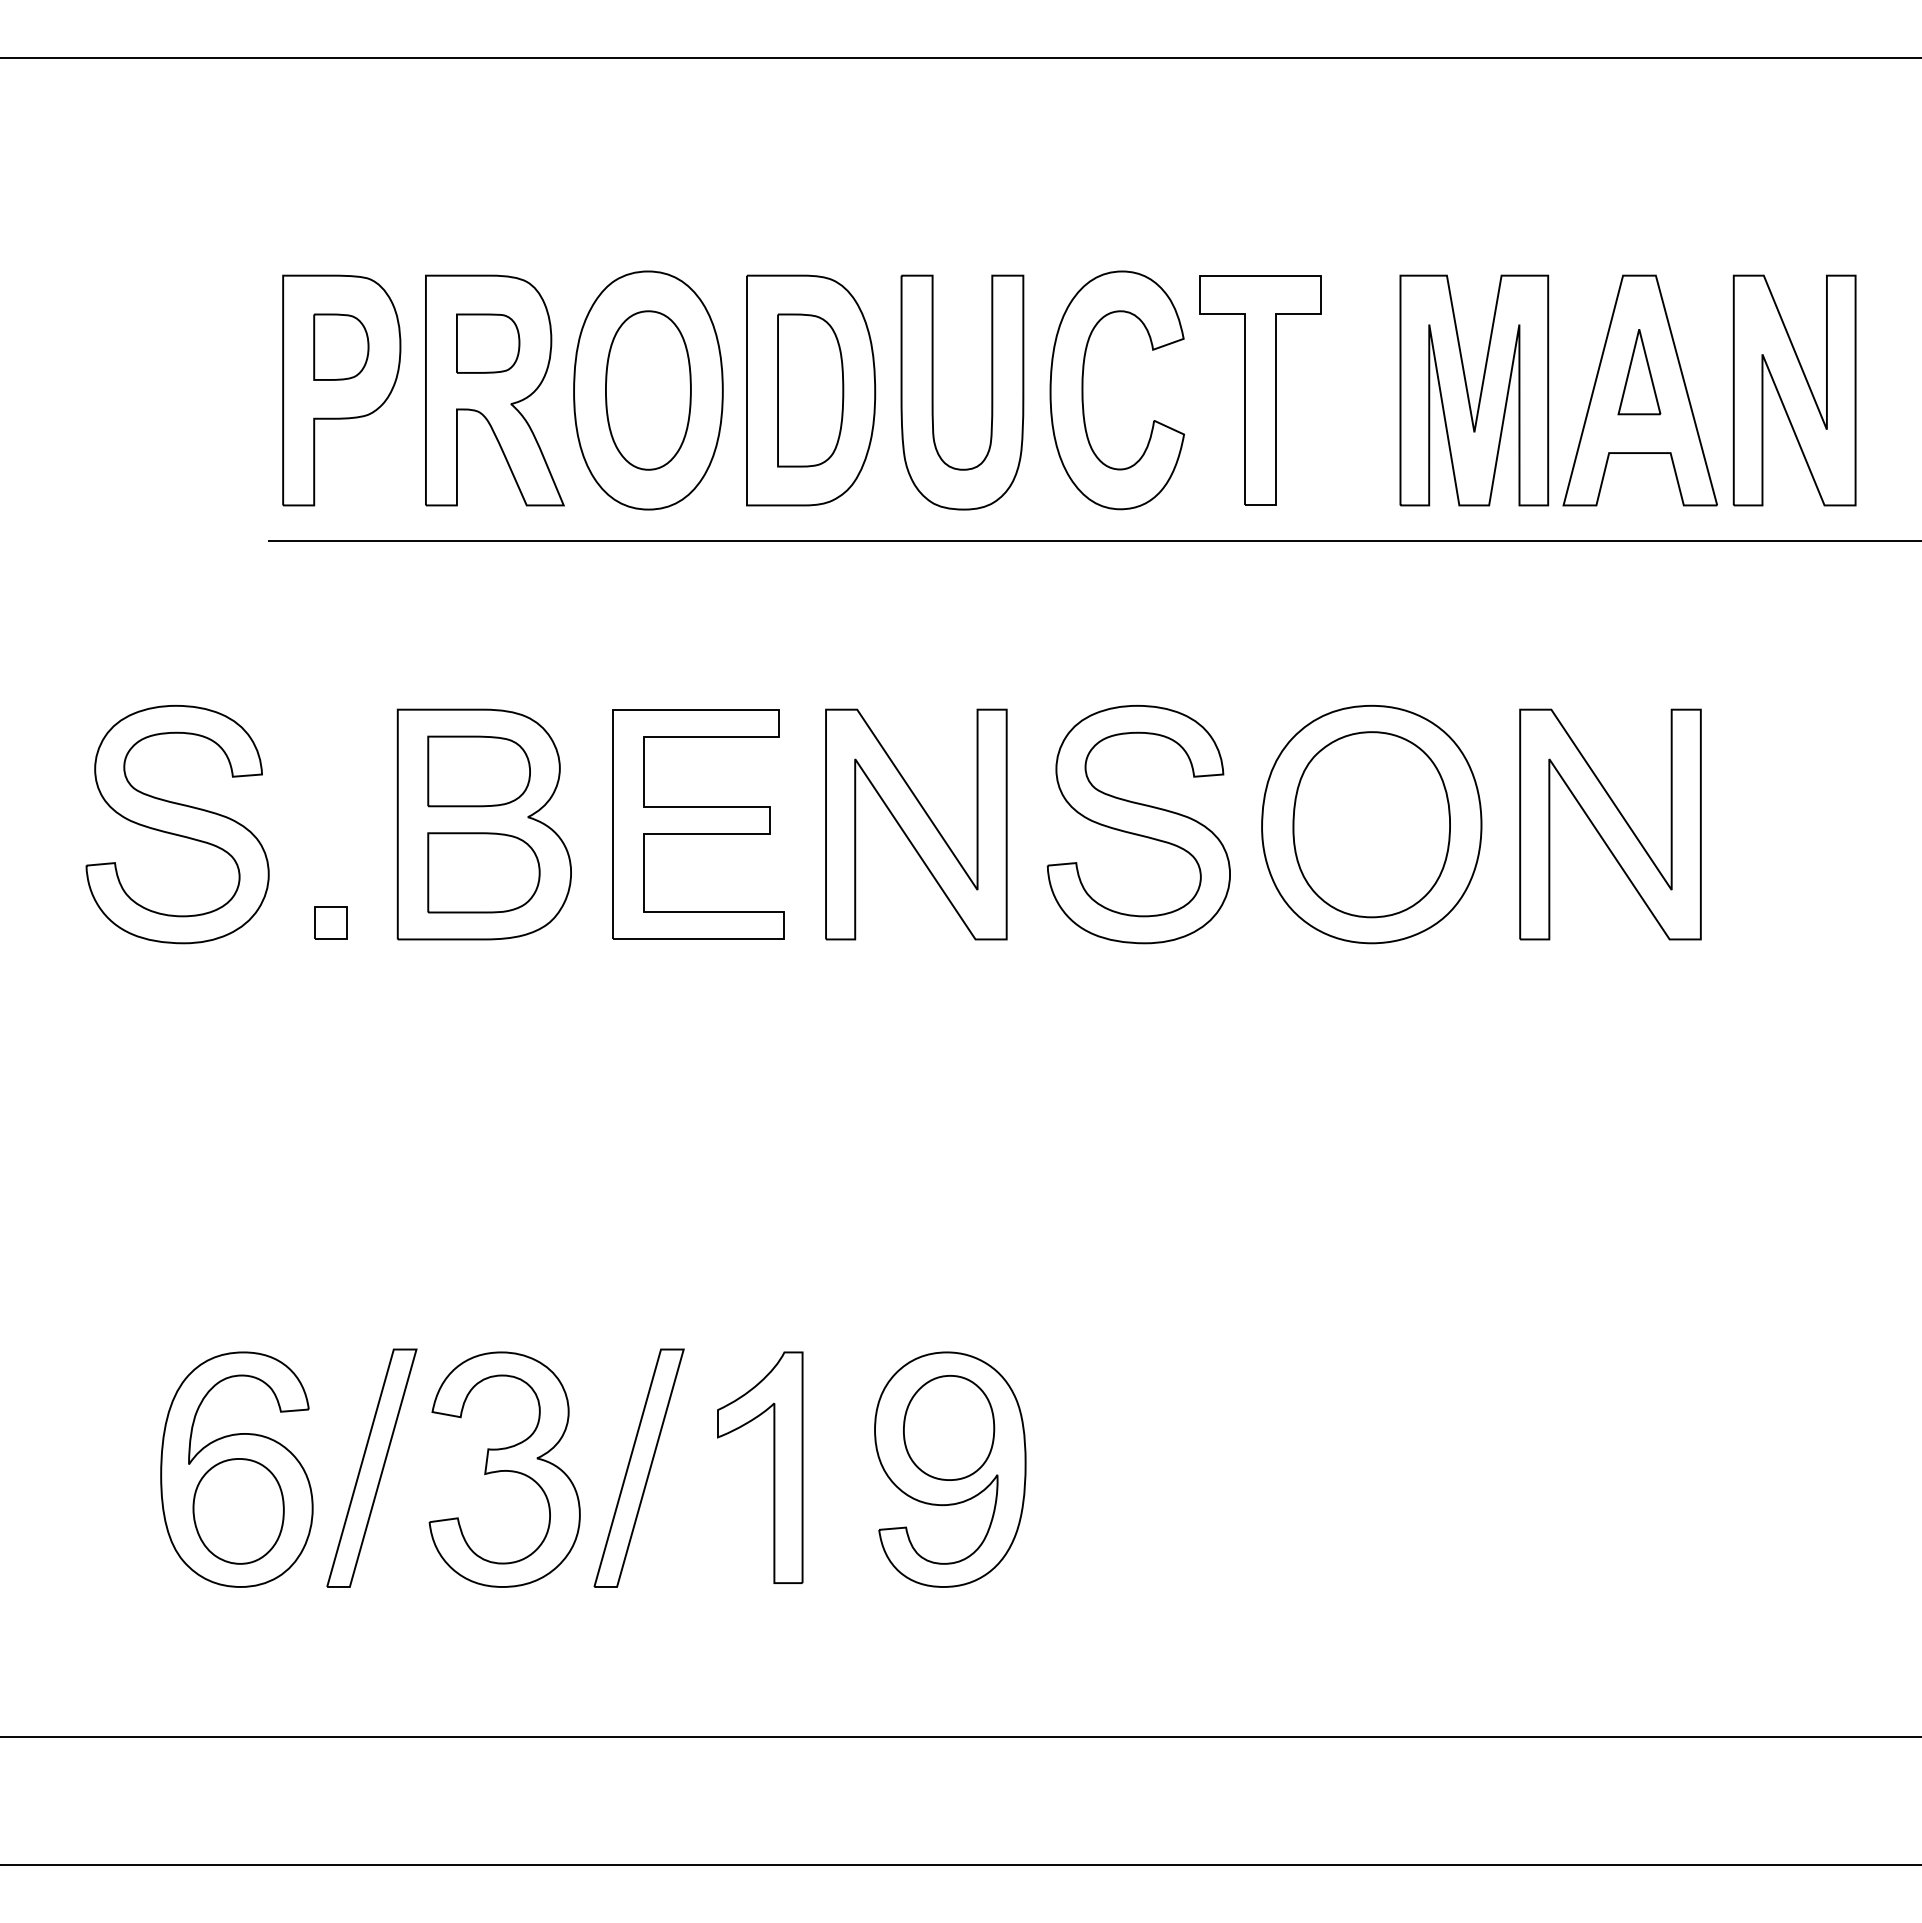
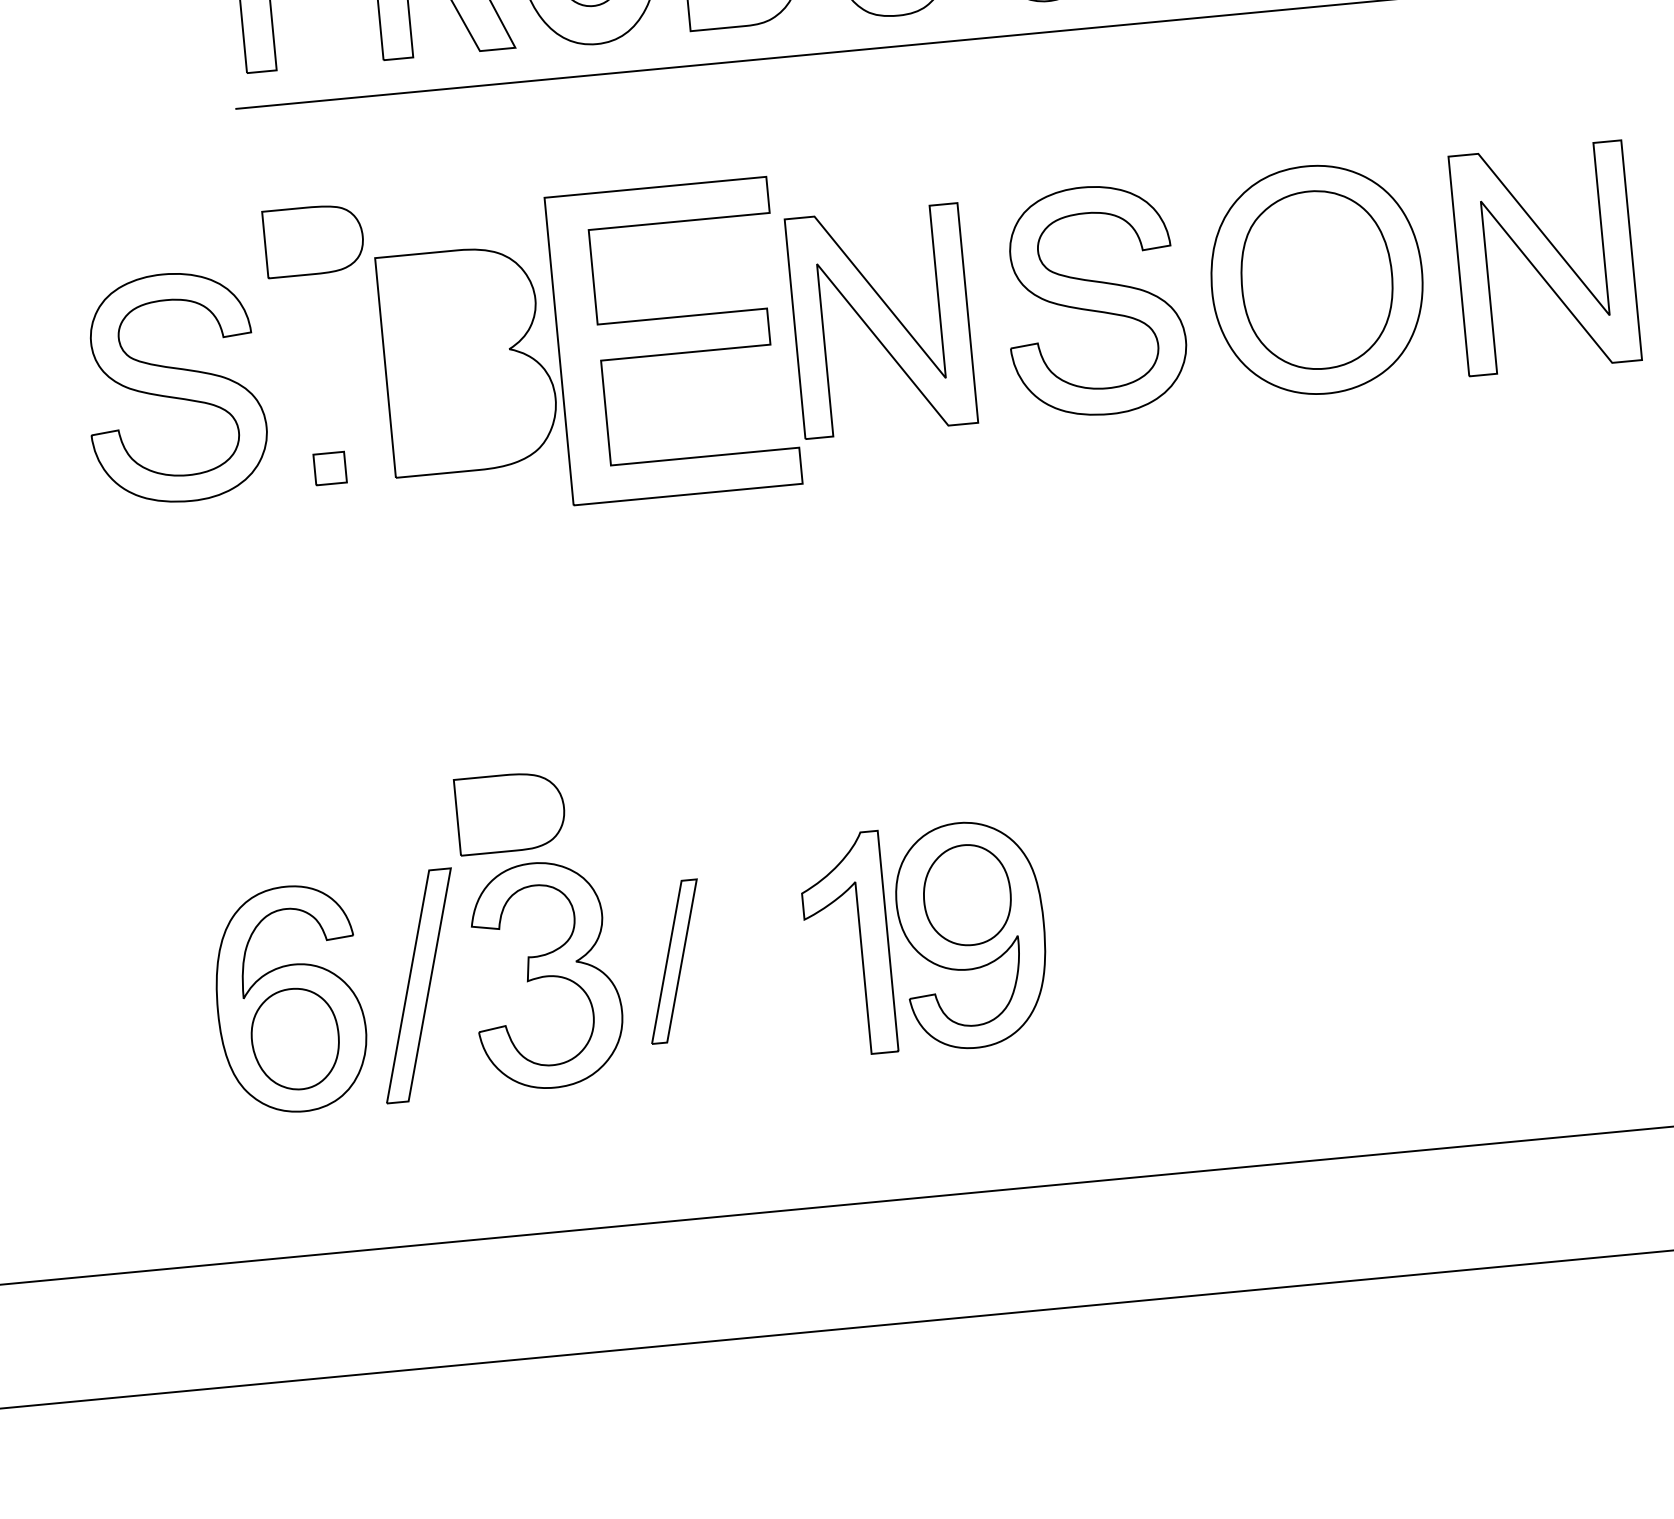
part: (478, 771) -> (313, 240), moved
part: (698, 824) -> (673, 340), size x1.4
part: (483, 872) -> (510, 812), moved
part: (638, 1467) -> (673, 961), size x0.7
part: (773, 1467) -> (860, 943), moved

